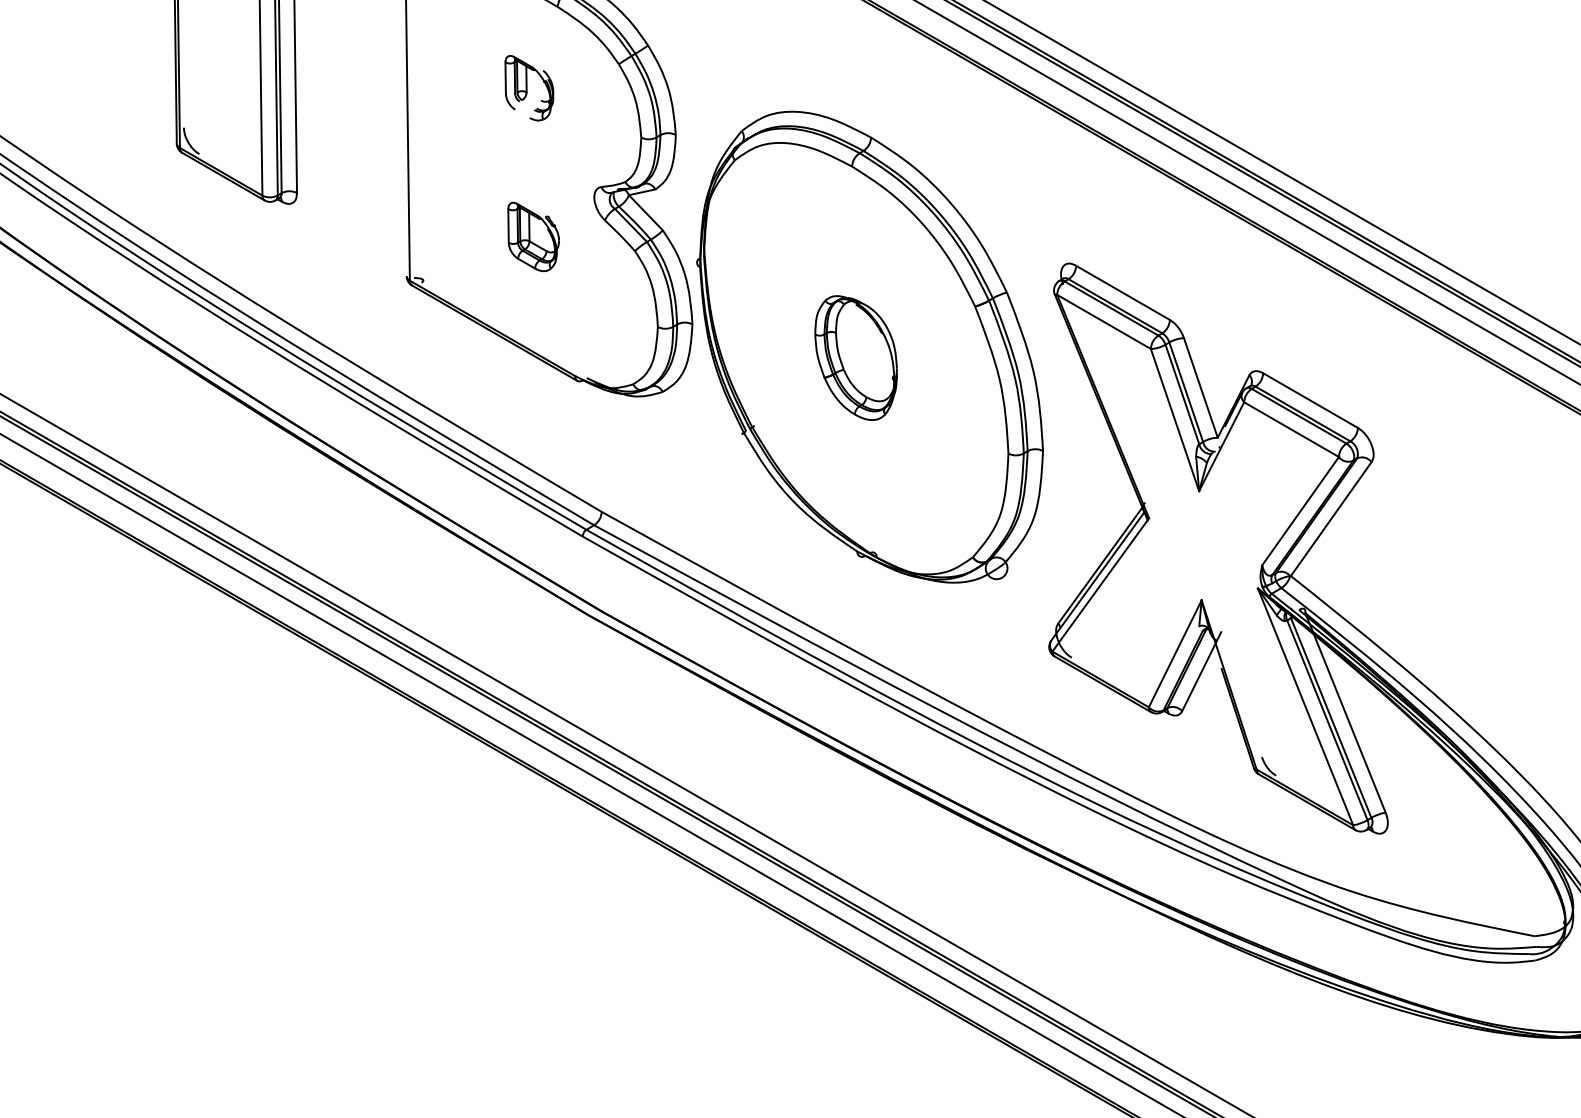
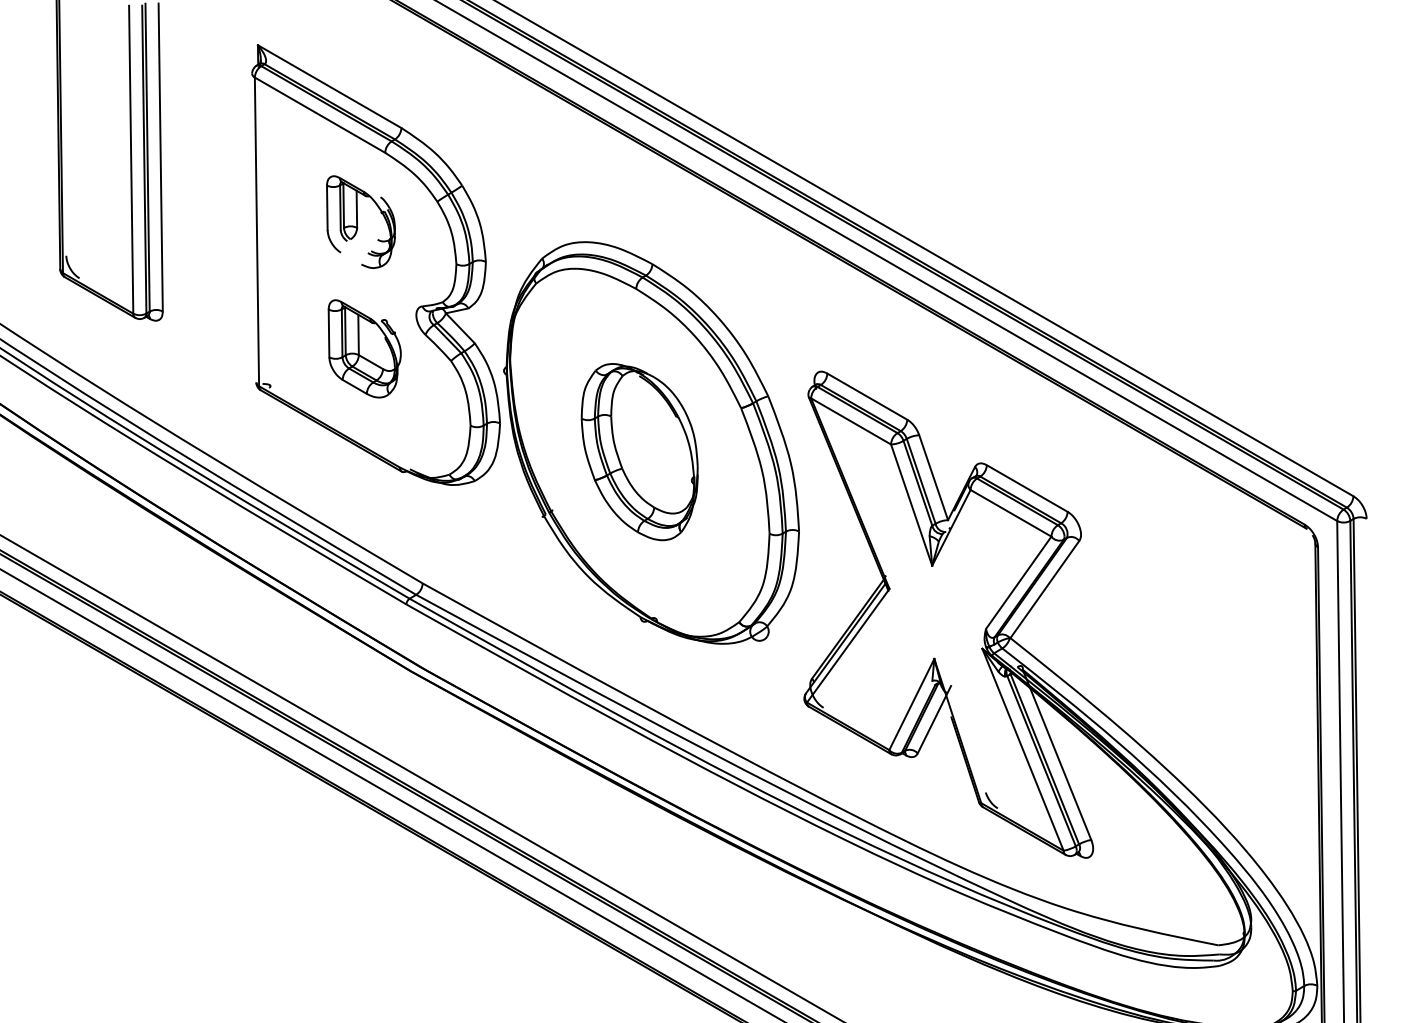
part: (528, 87) -> (360, 221), size x1.67
part: (533, 236) -> (364, 348), size x1.67
part: (855, 358) -> (639, 452), size x1.67

